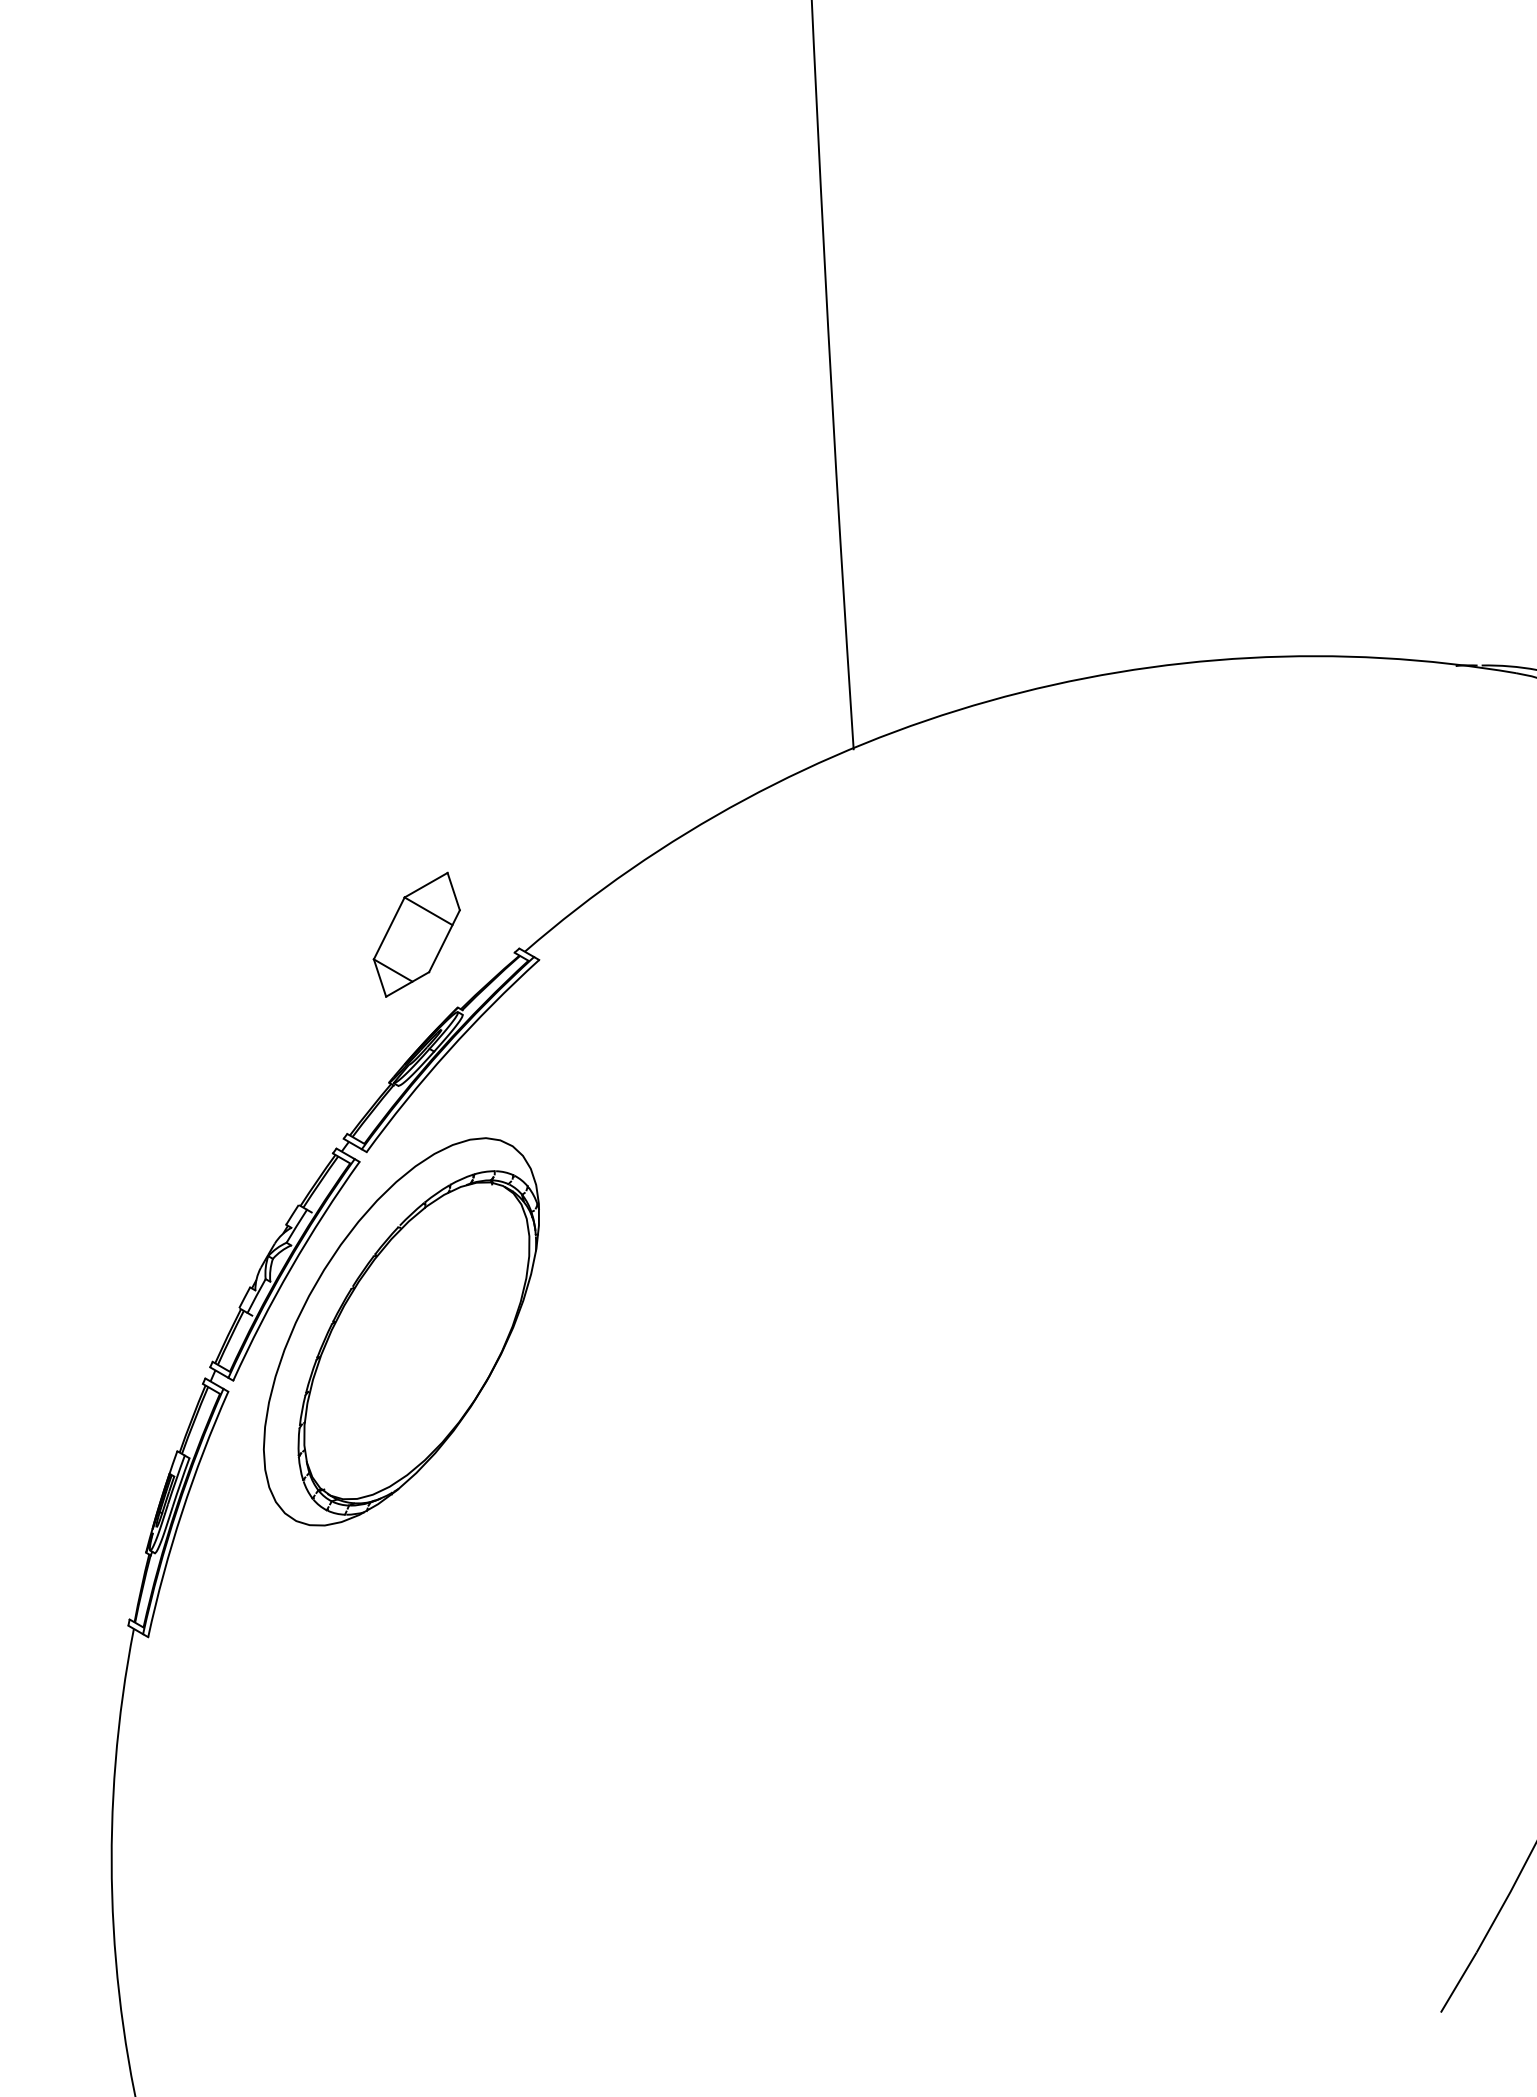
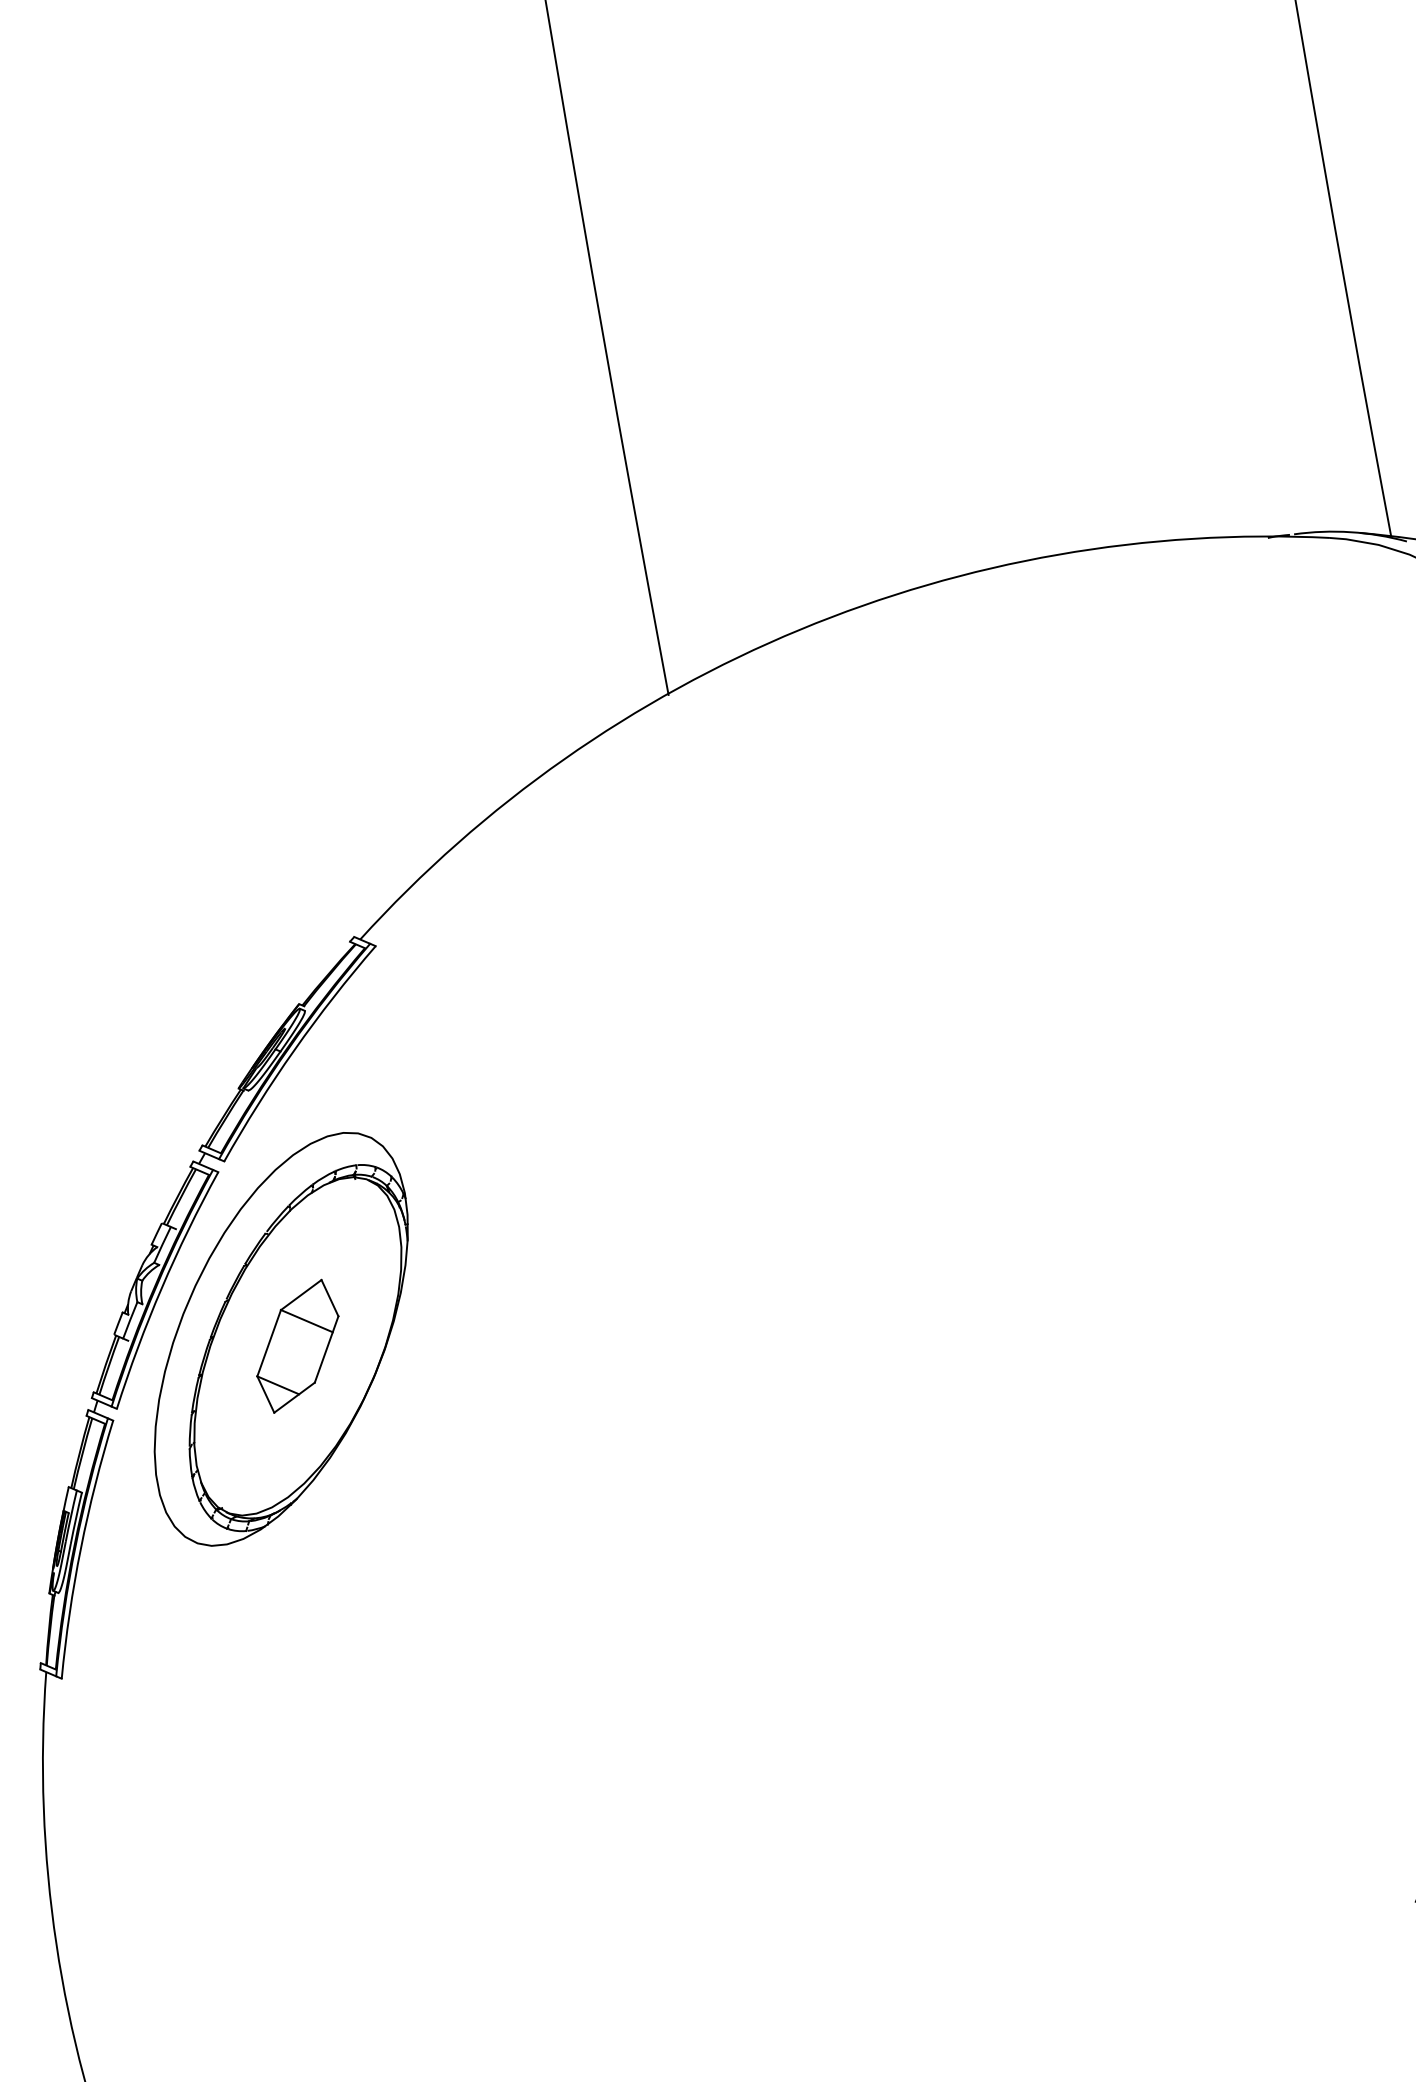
part: (416, 934) -> (297, 1346), moved

